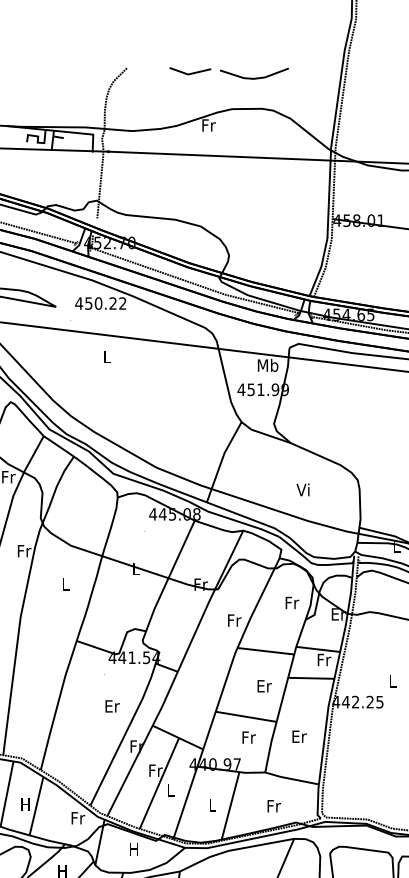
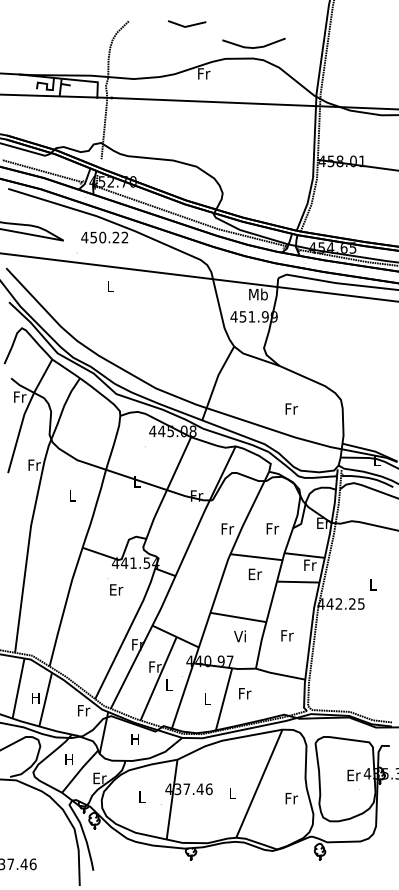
line: (256, 77) -> (255, 46), moved
text: (303, 489) -> (291, 408), Vi -> Fr
text: (291, 602) -> (272, 528), moved
text: (263, 685) -> (254, 573), moved
text: (112, 705) -> (116, 589), moved
text: (299, 736) -> (287, 635), Er -> Fr
text: (248, 737) -> (240, 636), Fr -> Vi
text: (274, 806) -> (245, 693), moved

